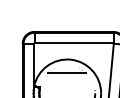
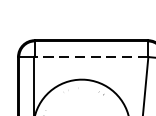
line: (74, 43) -> (92, 56), solid -> dashed
line: (67, 72) -> (82, 98), removed

